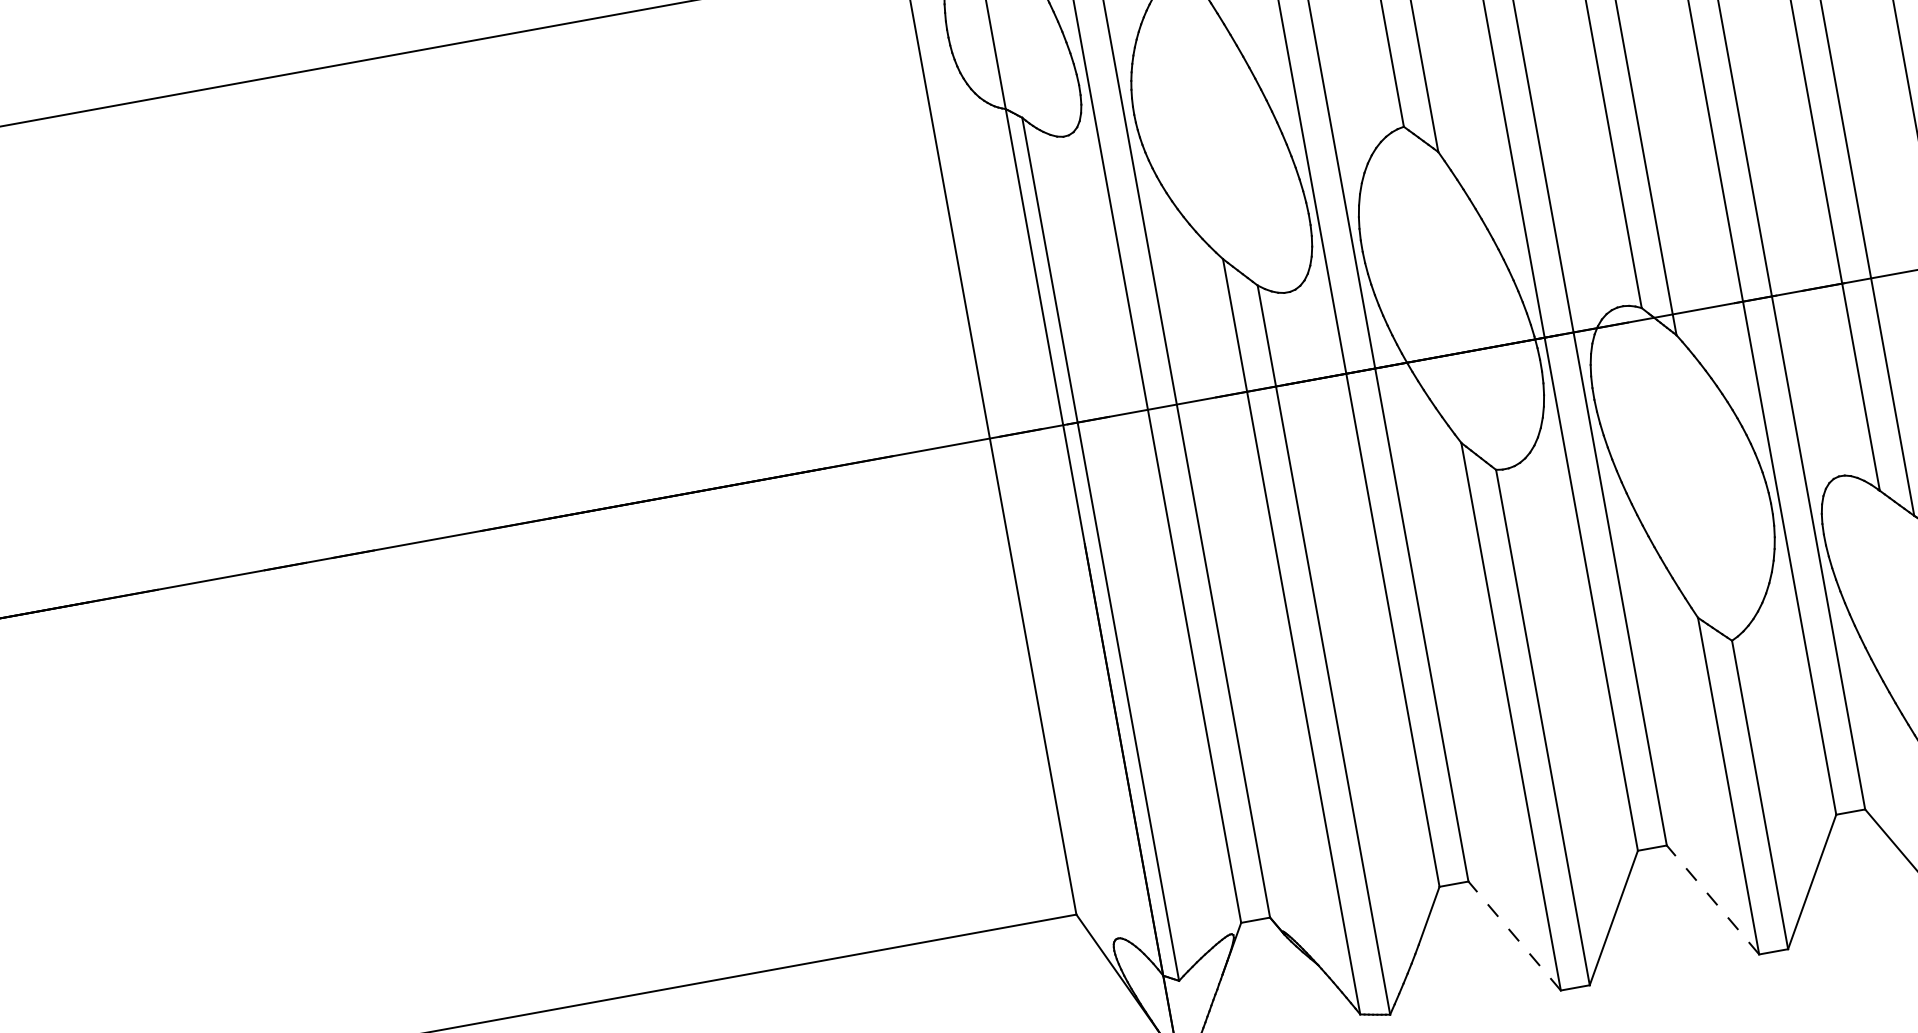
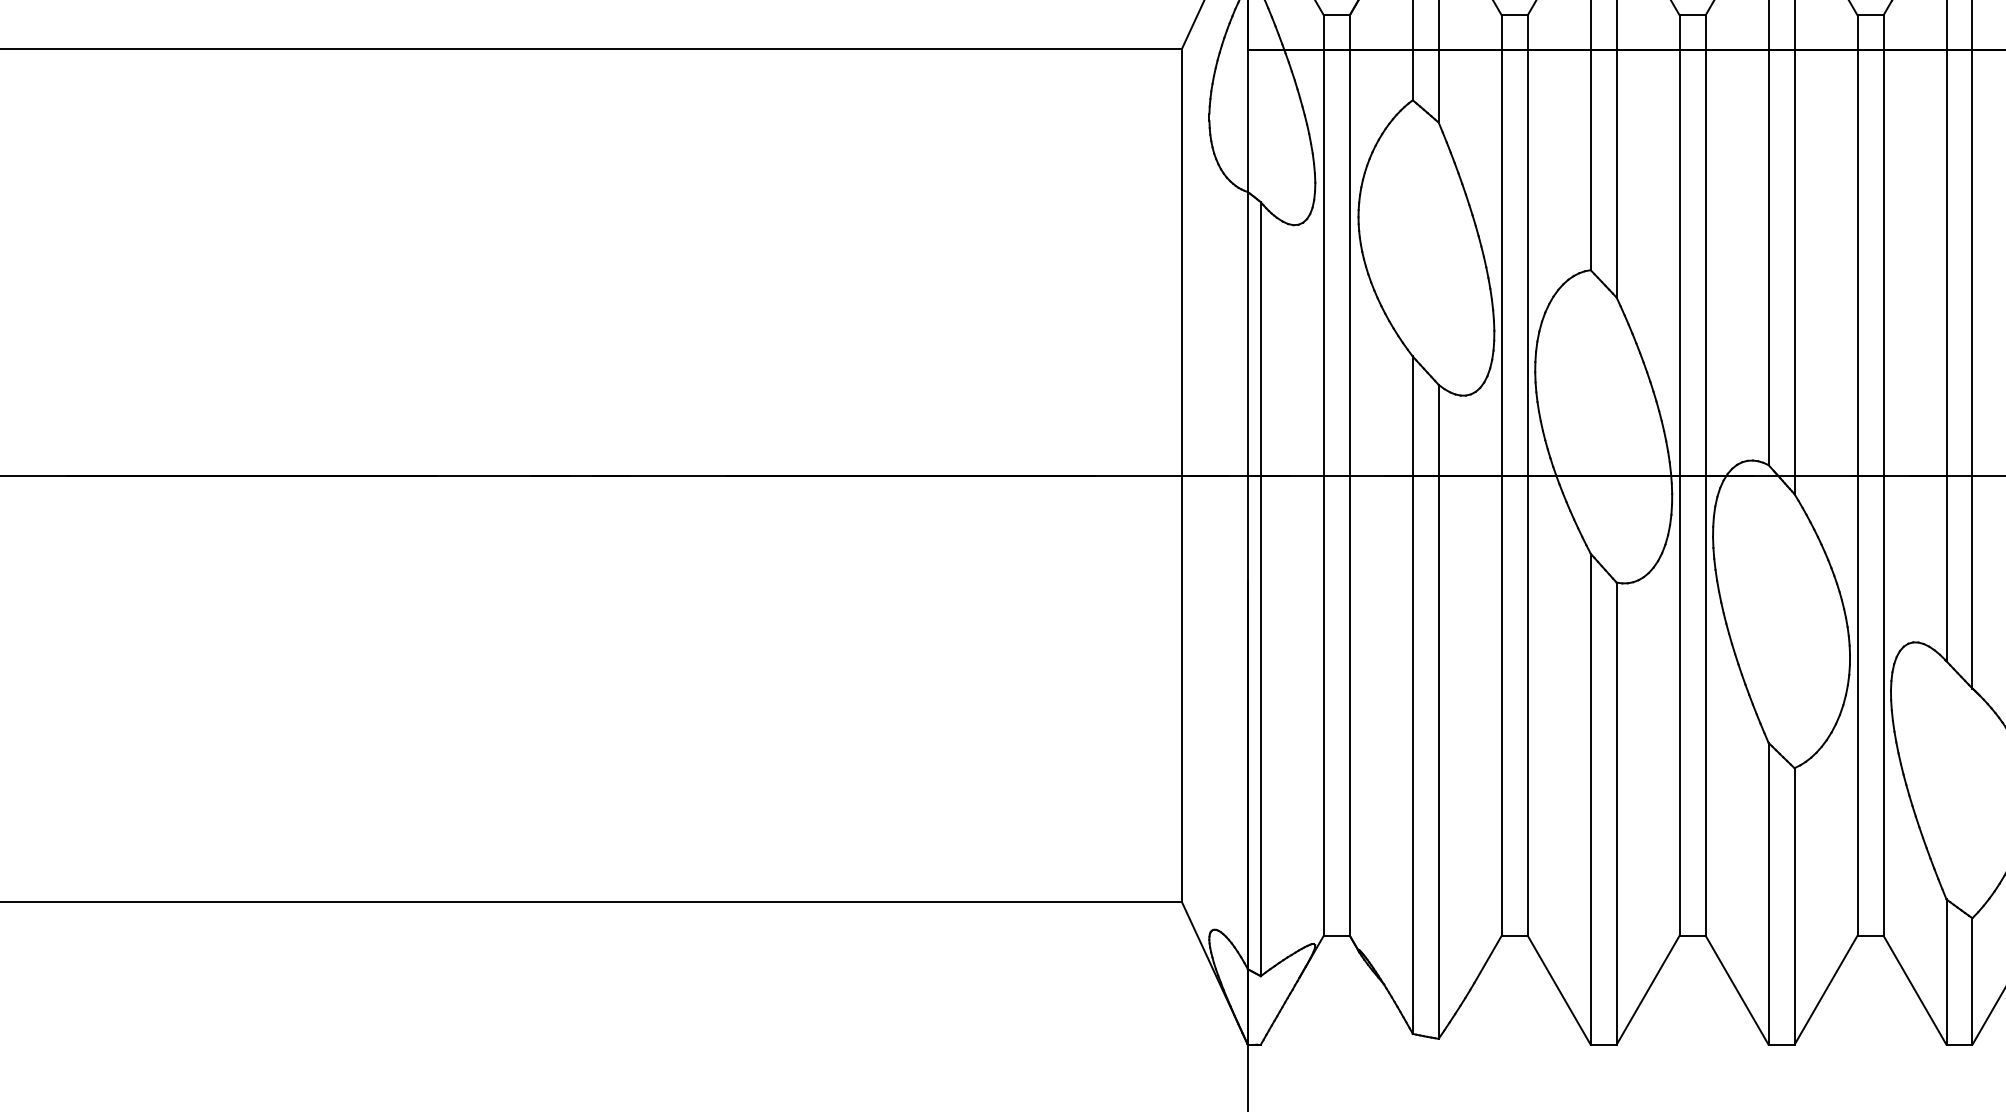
line: (1712, 899) -> (1736, 989), dashed -> solid
line: (1513, 935) -> (1558, 989), dashed -> solid

